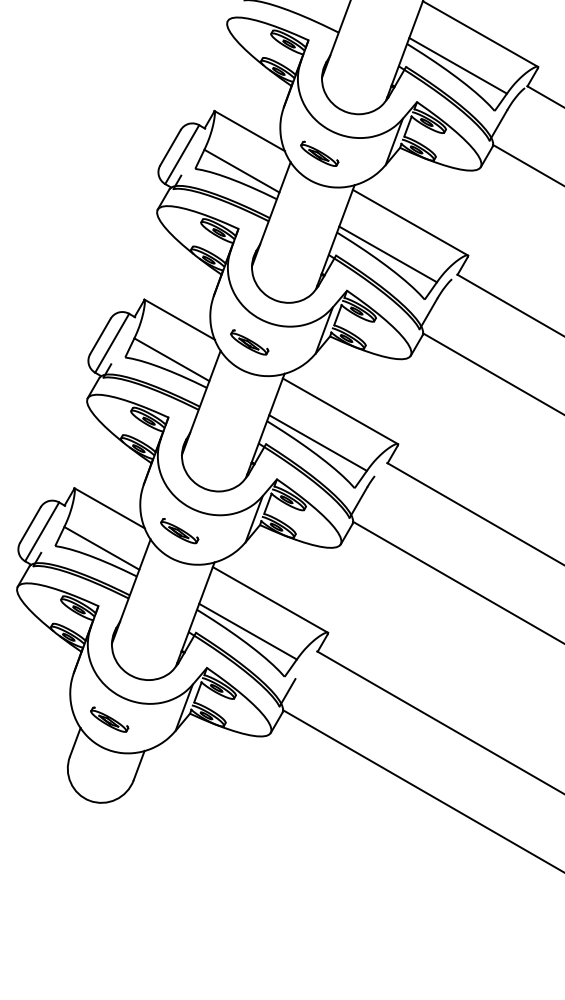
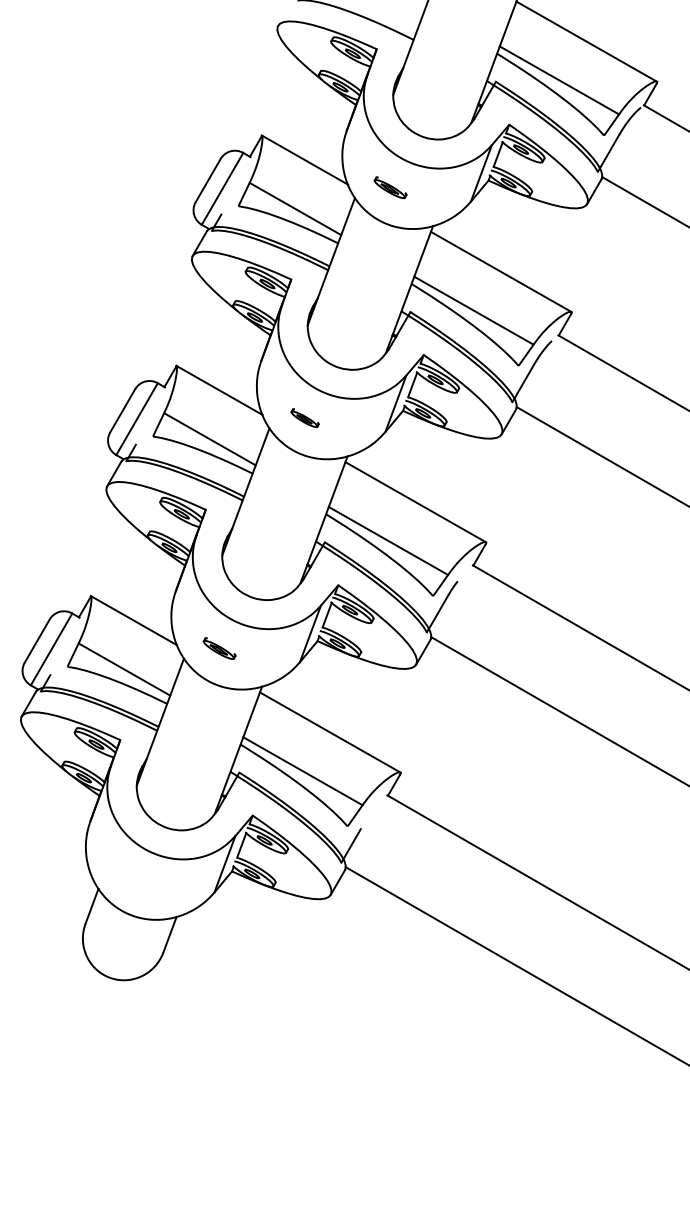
part: (319, 153) -> (390, 187), size x0.7
part: (249, 342) -> (304, 418), size x0.6
part: (179, 531) -> (219, 648), size x0.7
part: (109, 719) -> (133, 878), removed

